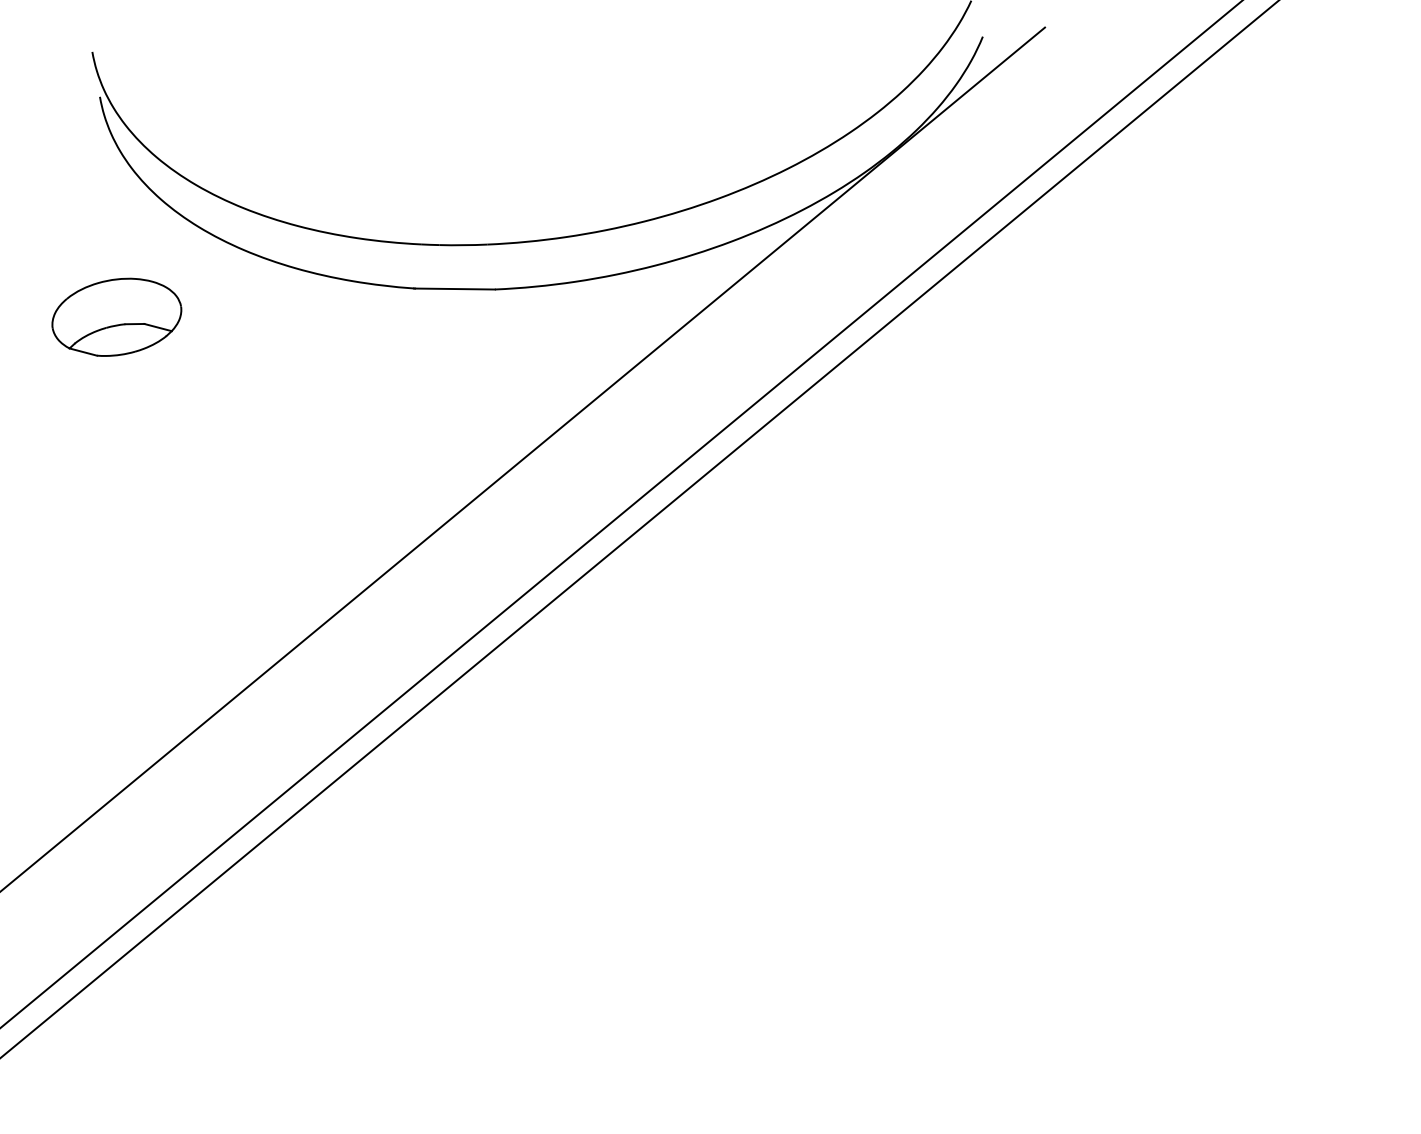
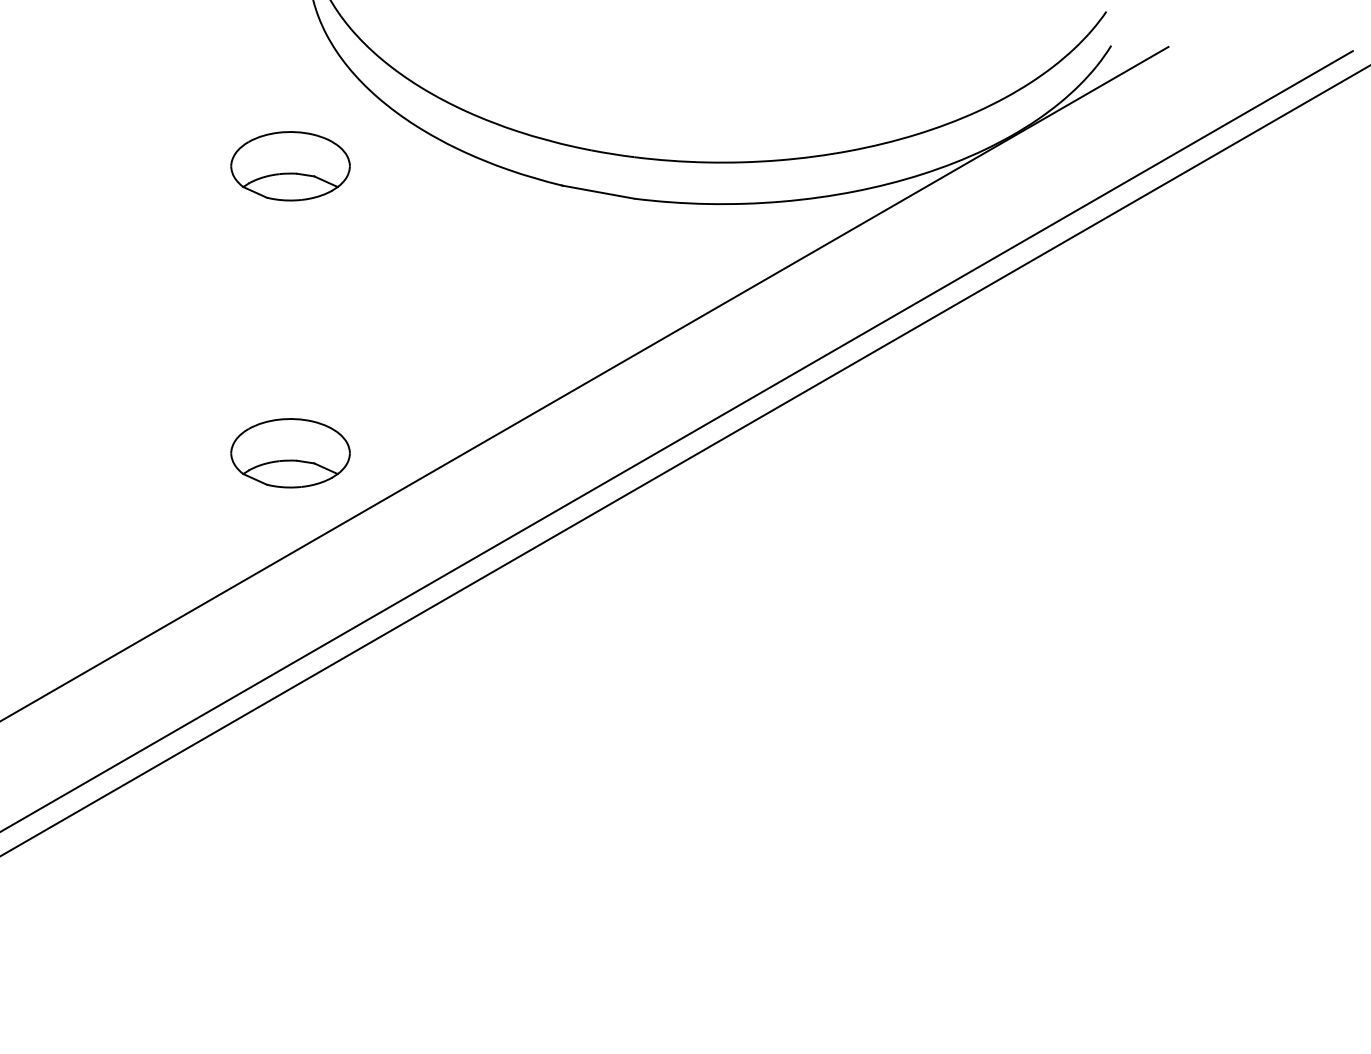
part: (169, 628) -> (290, 453), added

